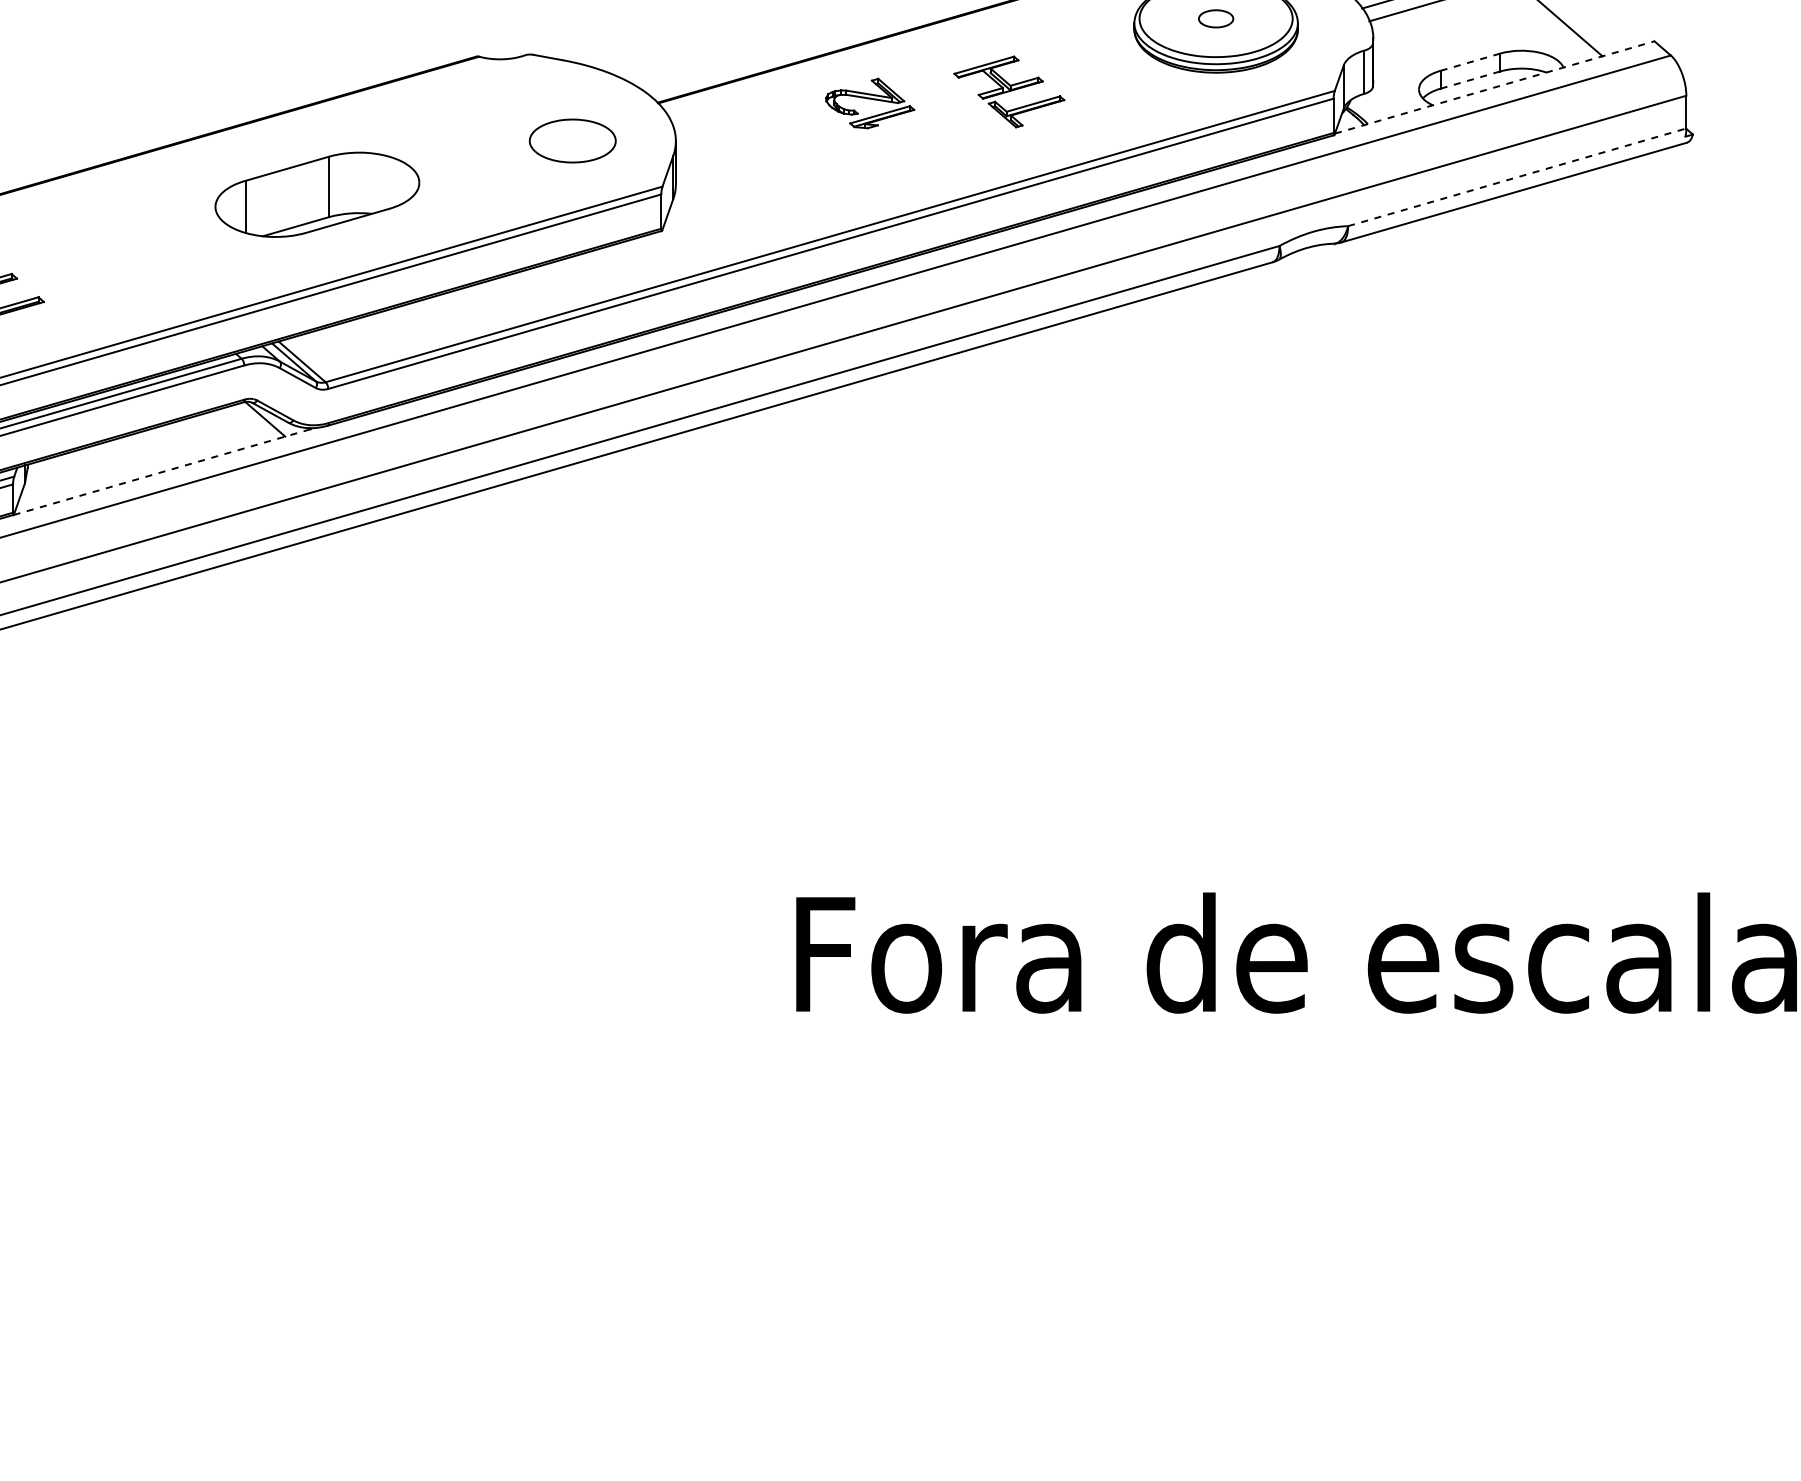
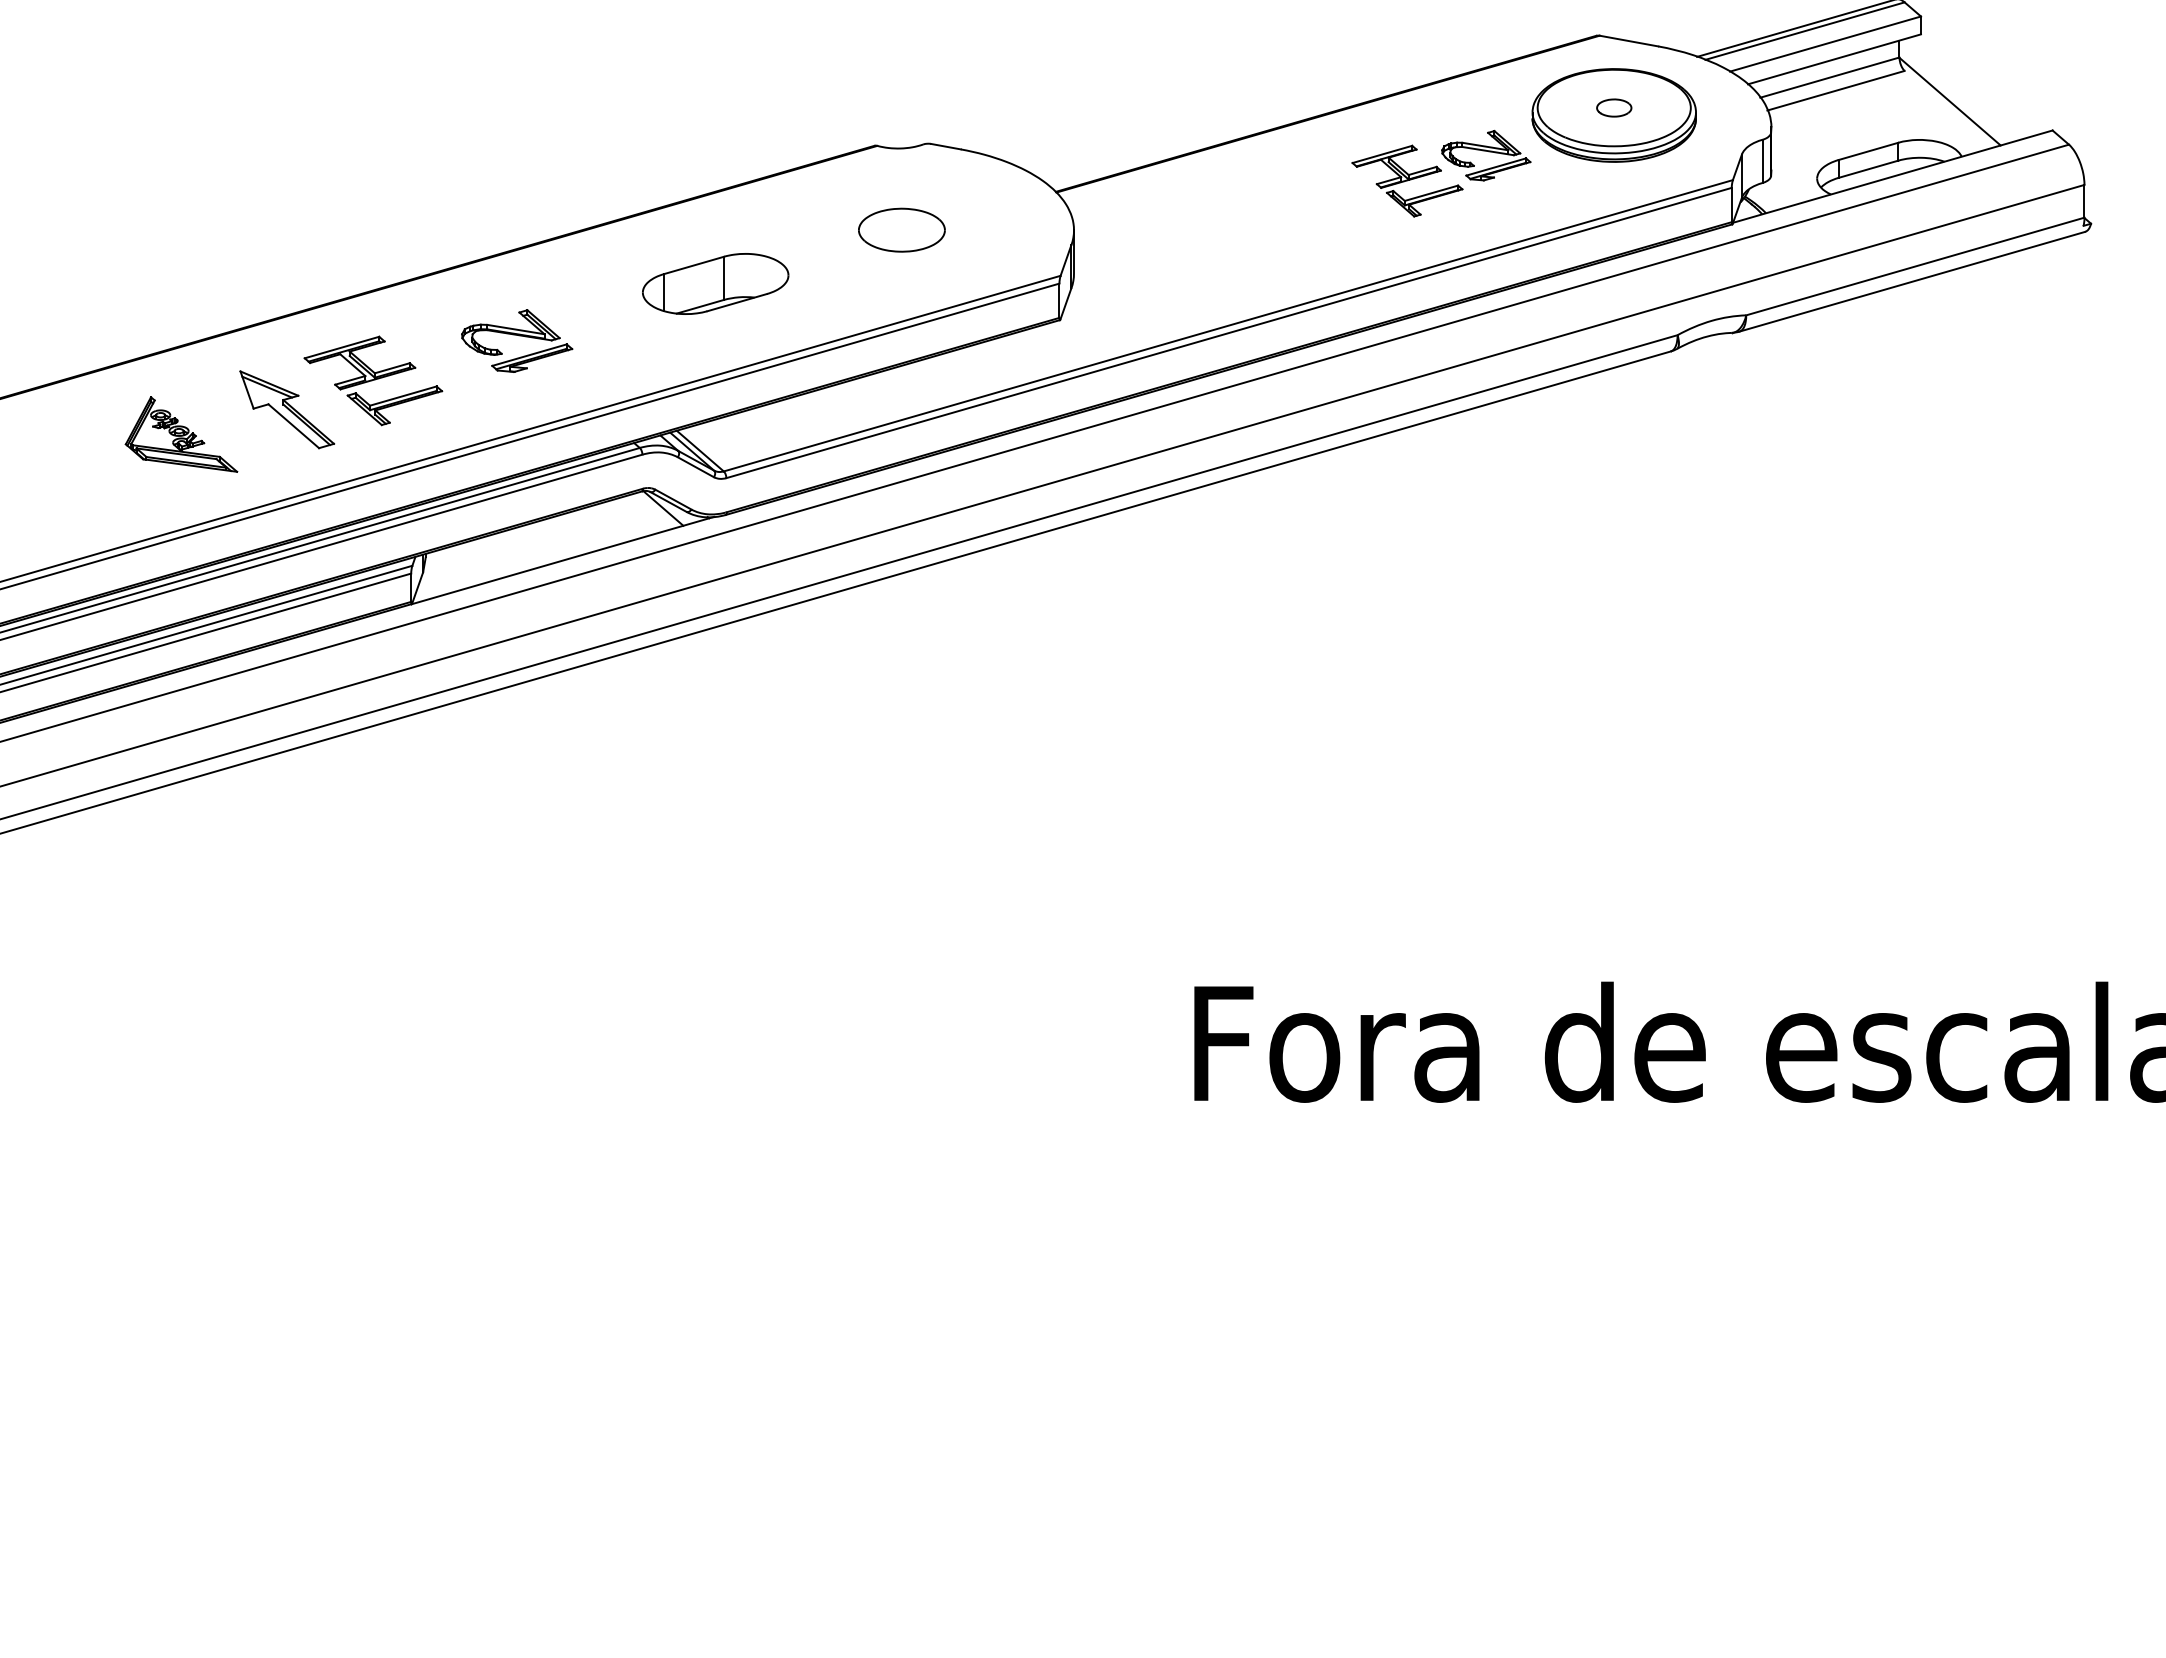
line: (1469, 62) -> (1867, 151), dashed -> solid
line: (1469, 80) -> (1867, 169), dashed -> solid
line: (1495, 87) -> (1893, 176), dashed -> solid
part: (870, 103) -> (1486, 155), moved
part: (572, 140) -> (901, 229), moved
line: (1517, 177) -> (1915, 266), dashed -> solid
part: (317, 194) -> (715, 283), size x0.71
part: (119, 251) -> (517, 340), added
line: (165, 471) -> (563, 560), dashed -> solid

